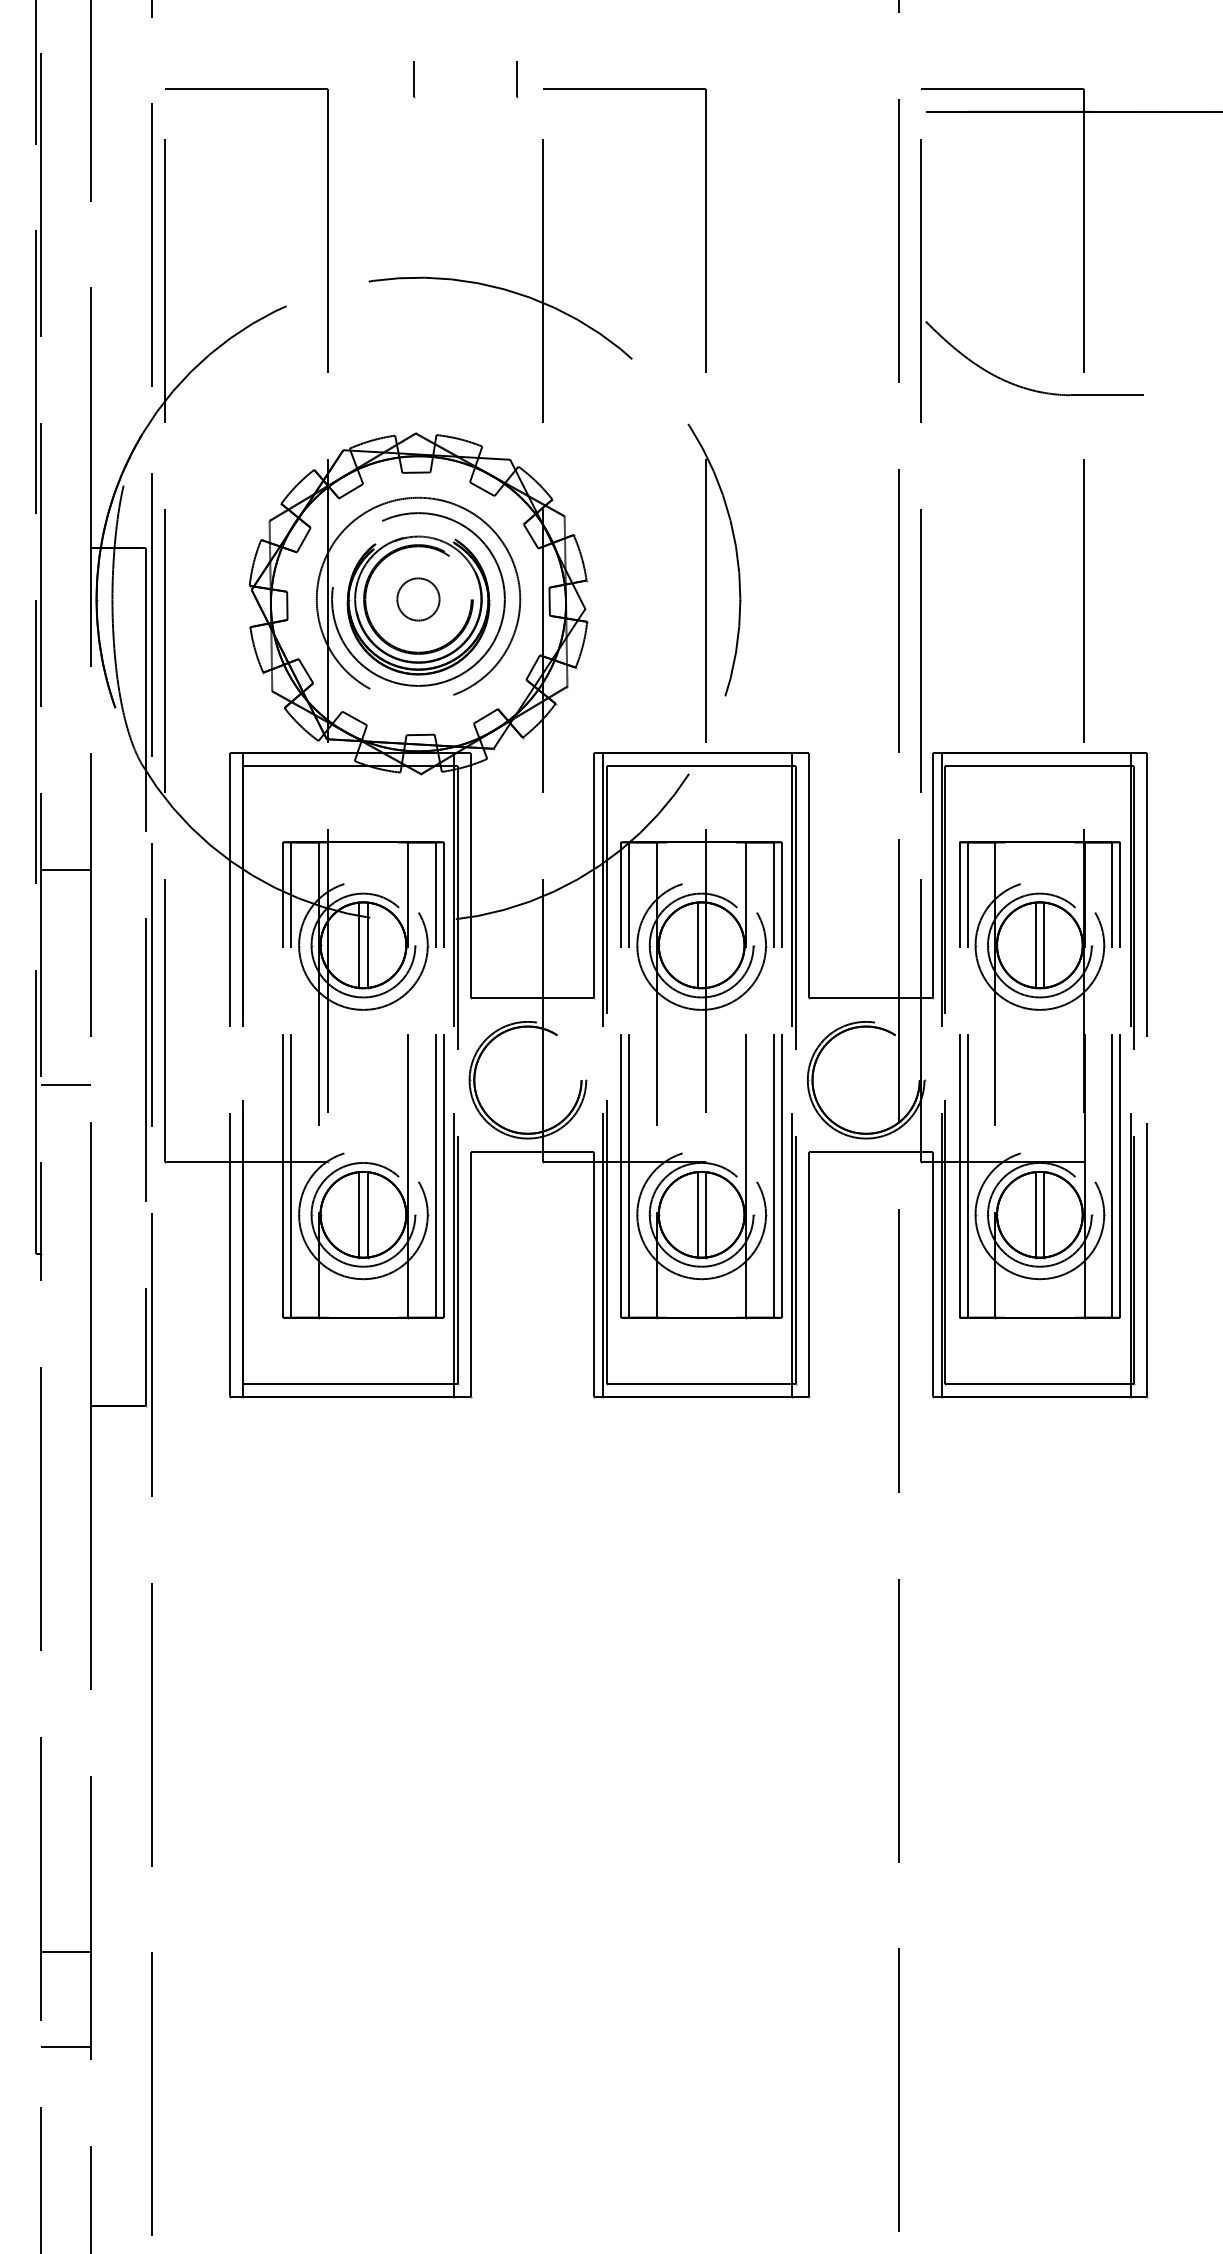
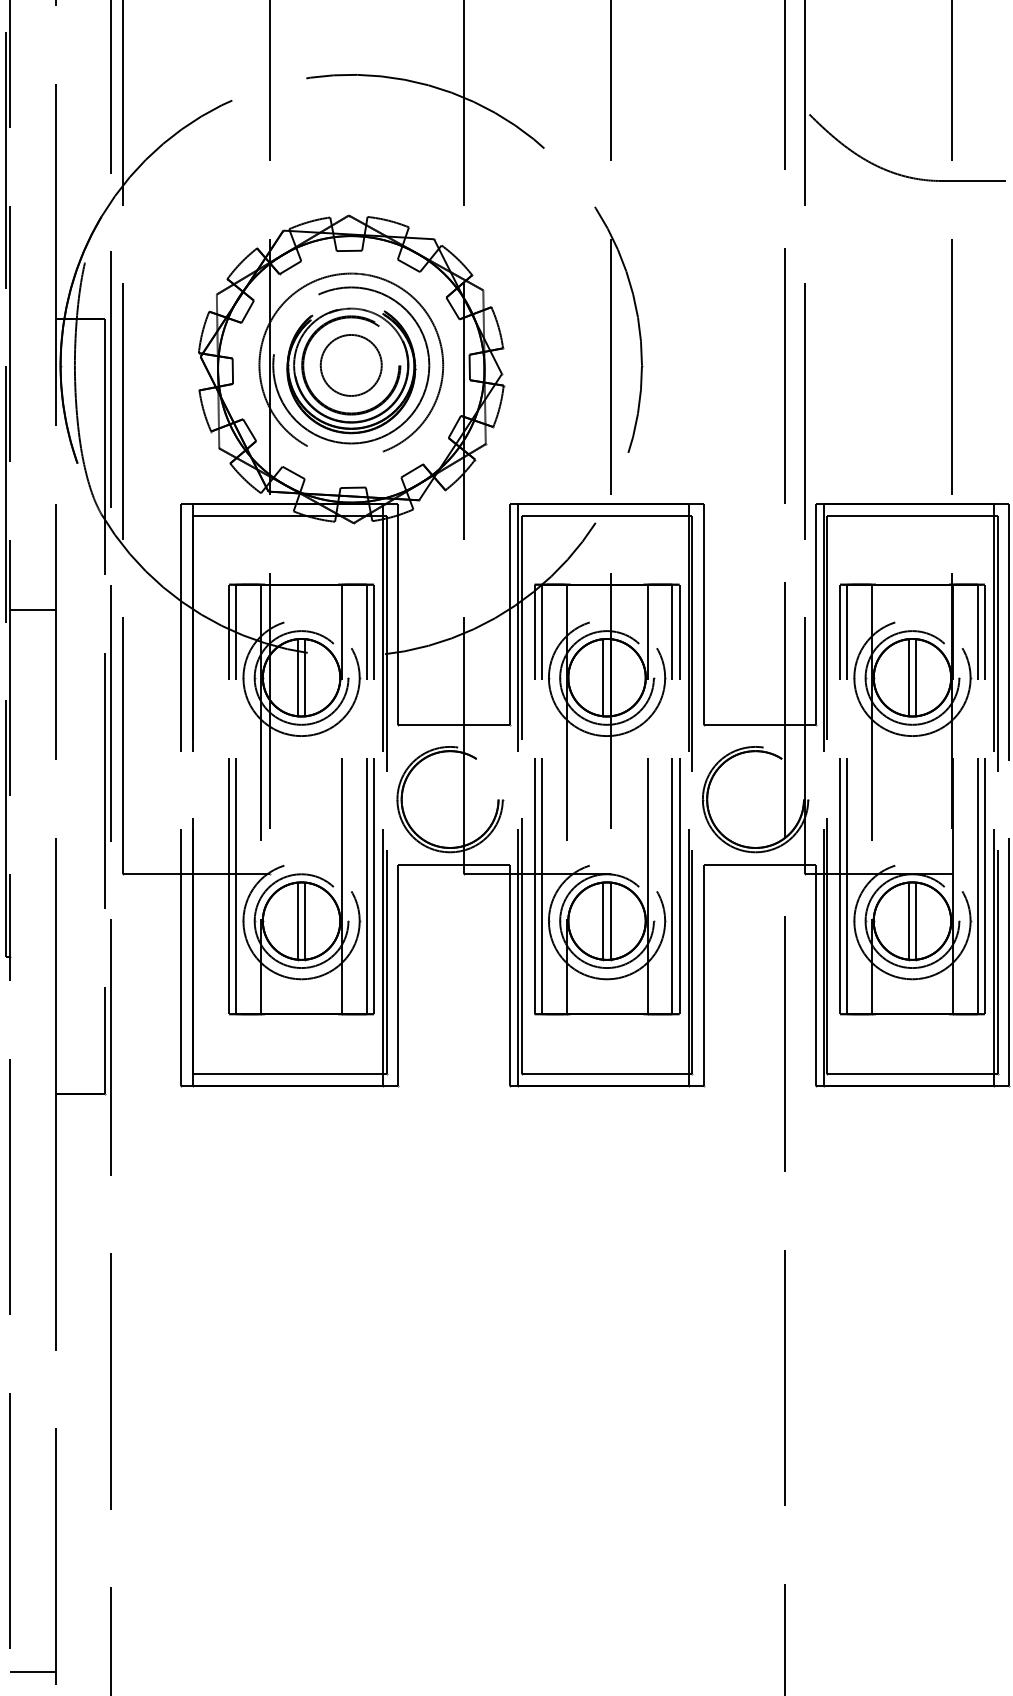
circle: (418, 599) -> (351, 365), size x1.6
line: (65, 1084) -> (32, 803), removed
line: (65, 1951) -> (32, 1586), removed

